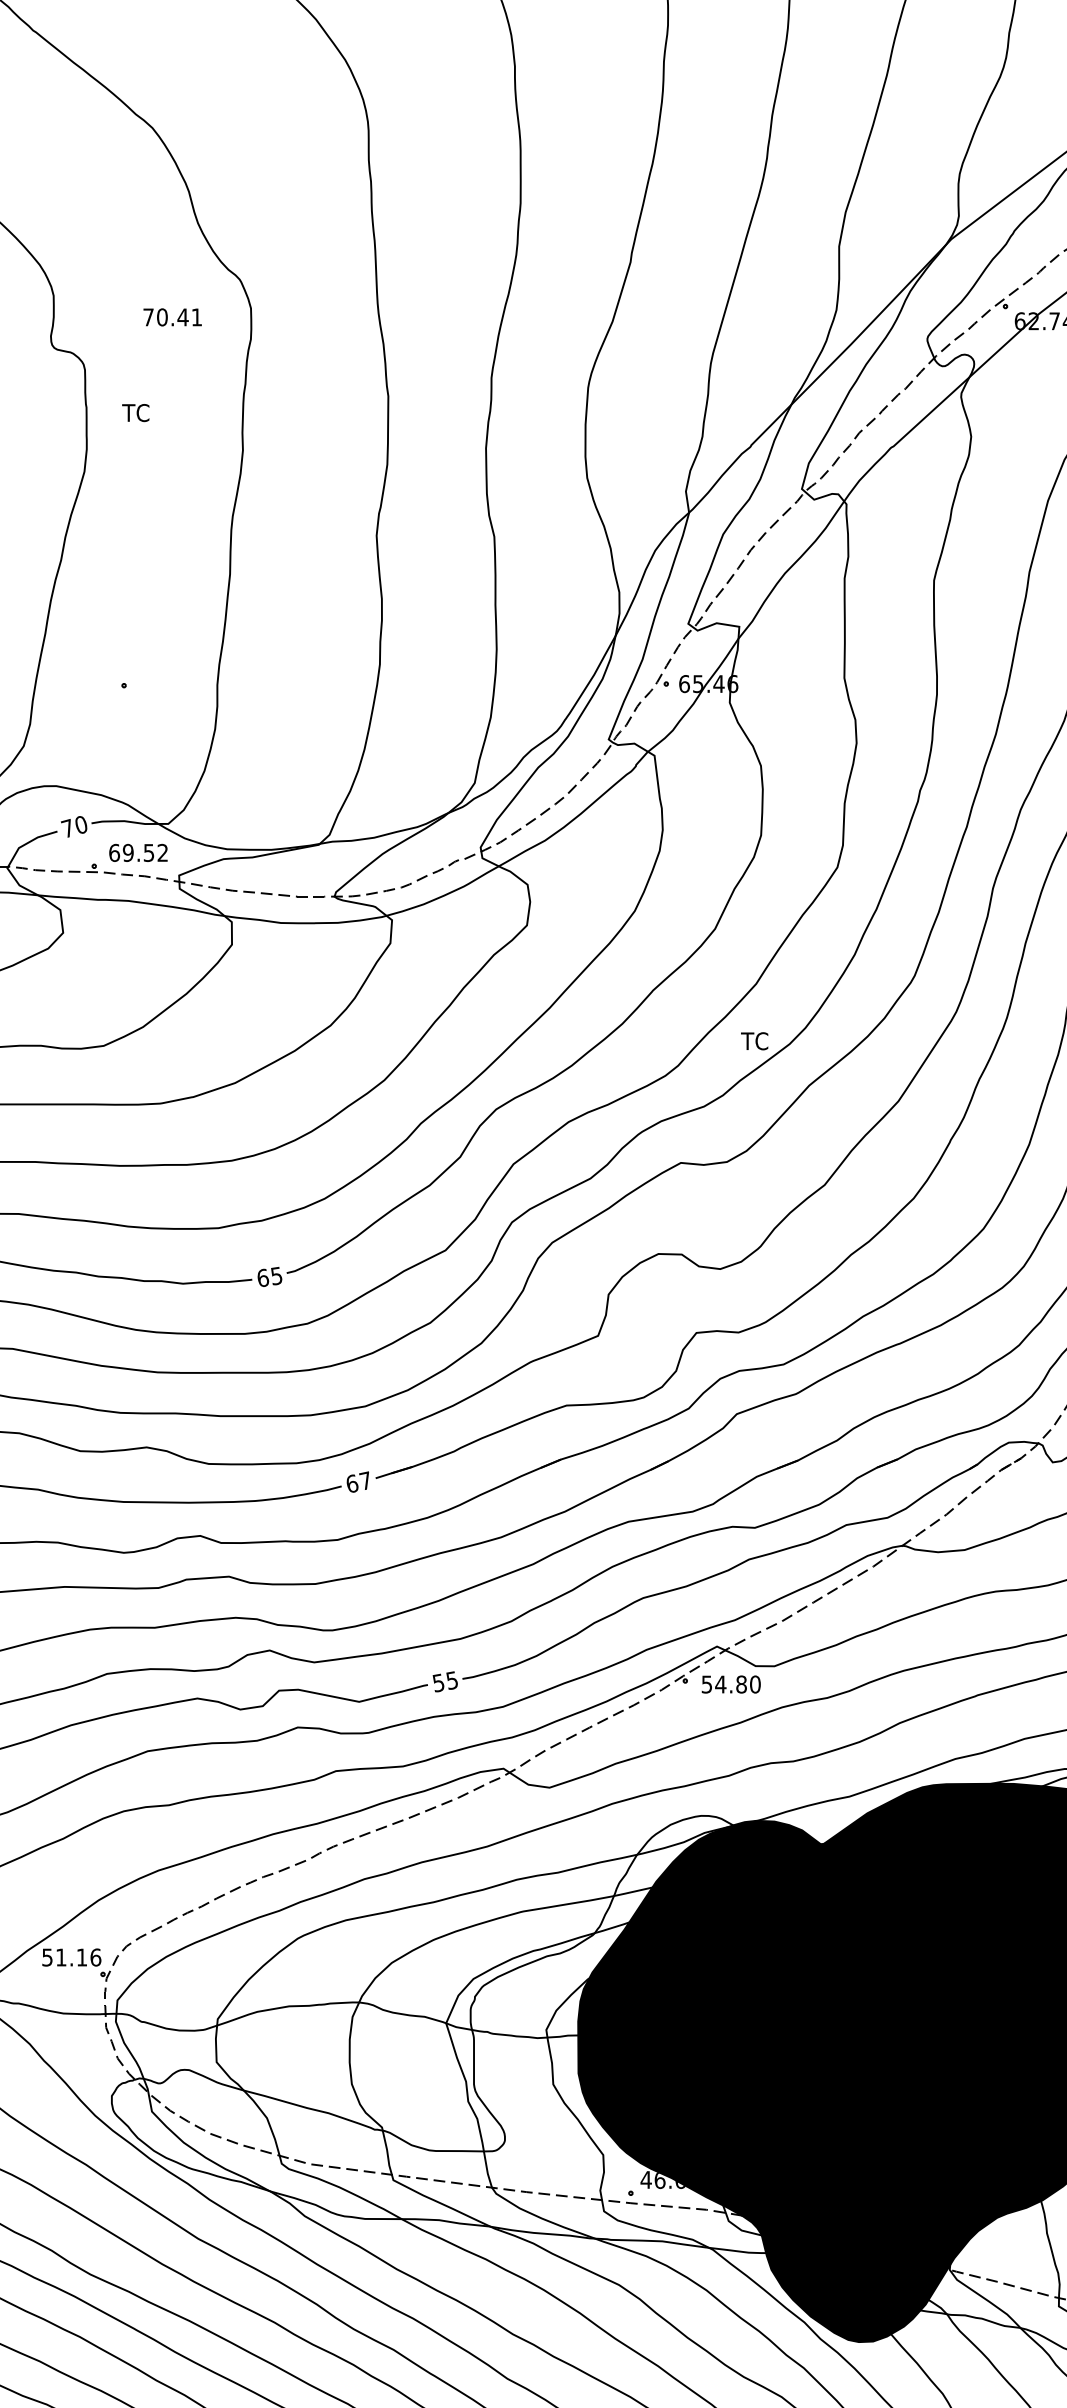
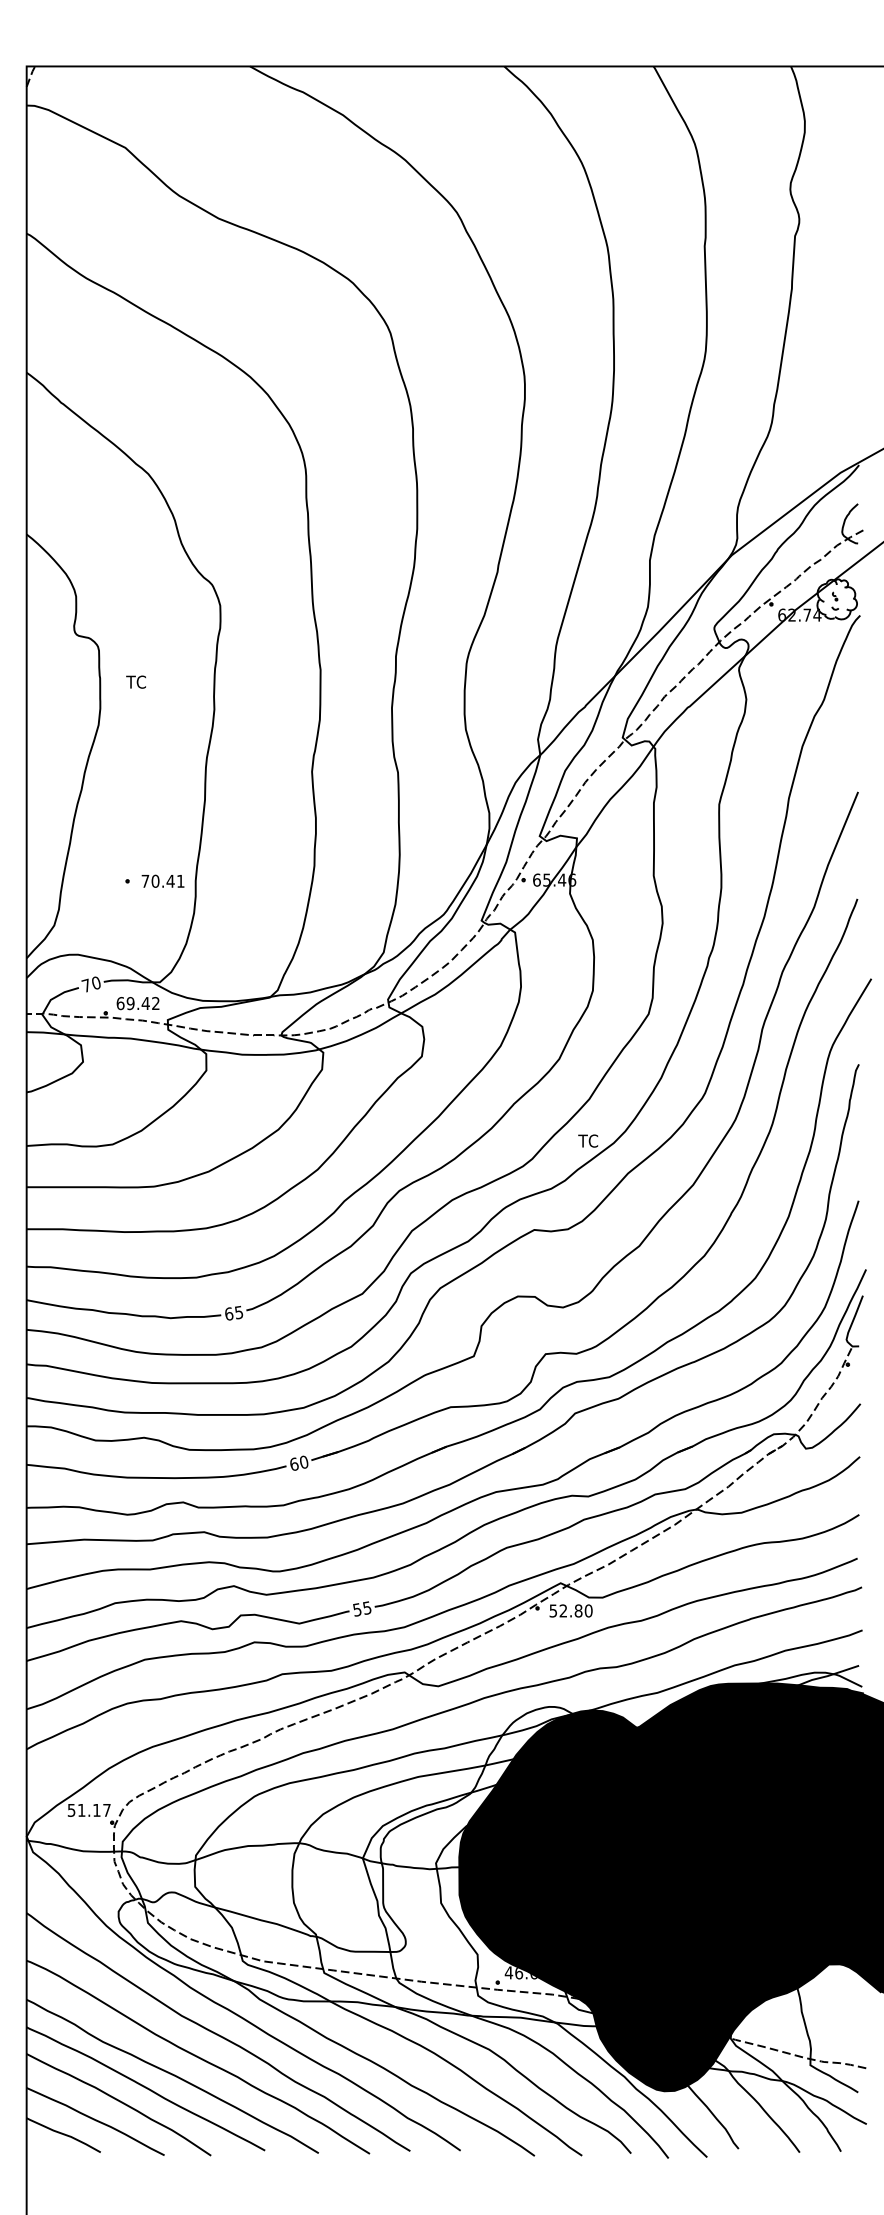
text: (171, 316) -> (162, 880), moved
text: (148, 852) -> (145, 1003), 69.52 -> 69.42
text: (364, 1479) -> (303, 1461), 67 -> 60
text: (720, 1683) -> (563, 1610), 54.80 -> 52.80
text: (95, 1956) -> (106, 1809), 51.16 -> 51.17

